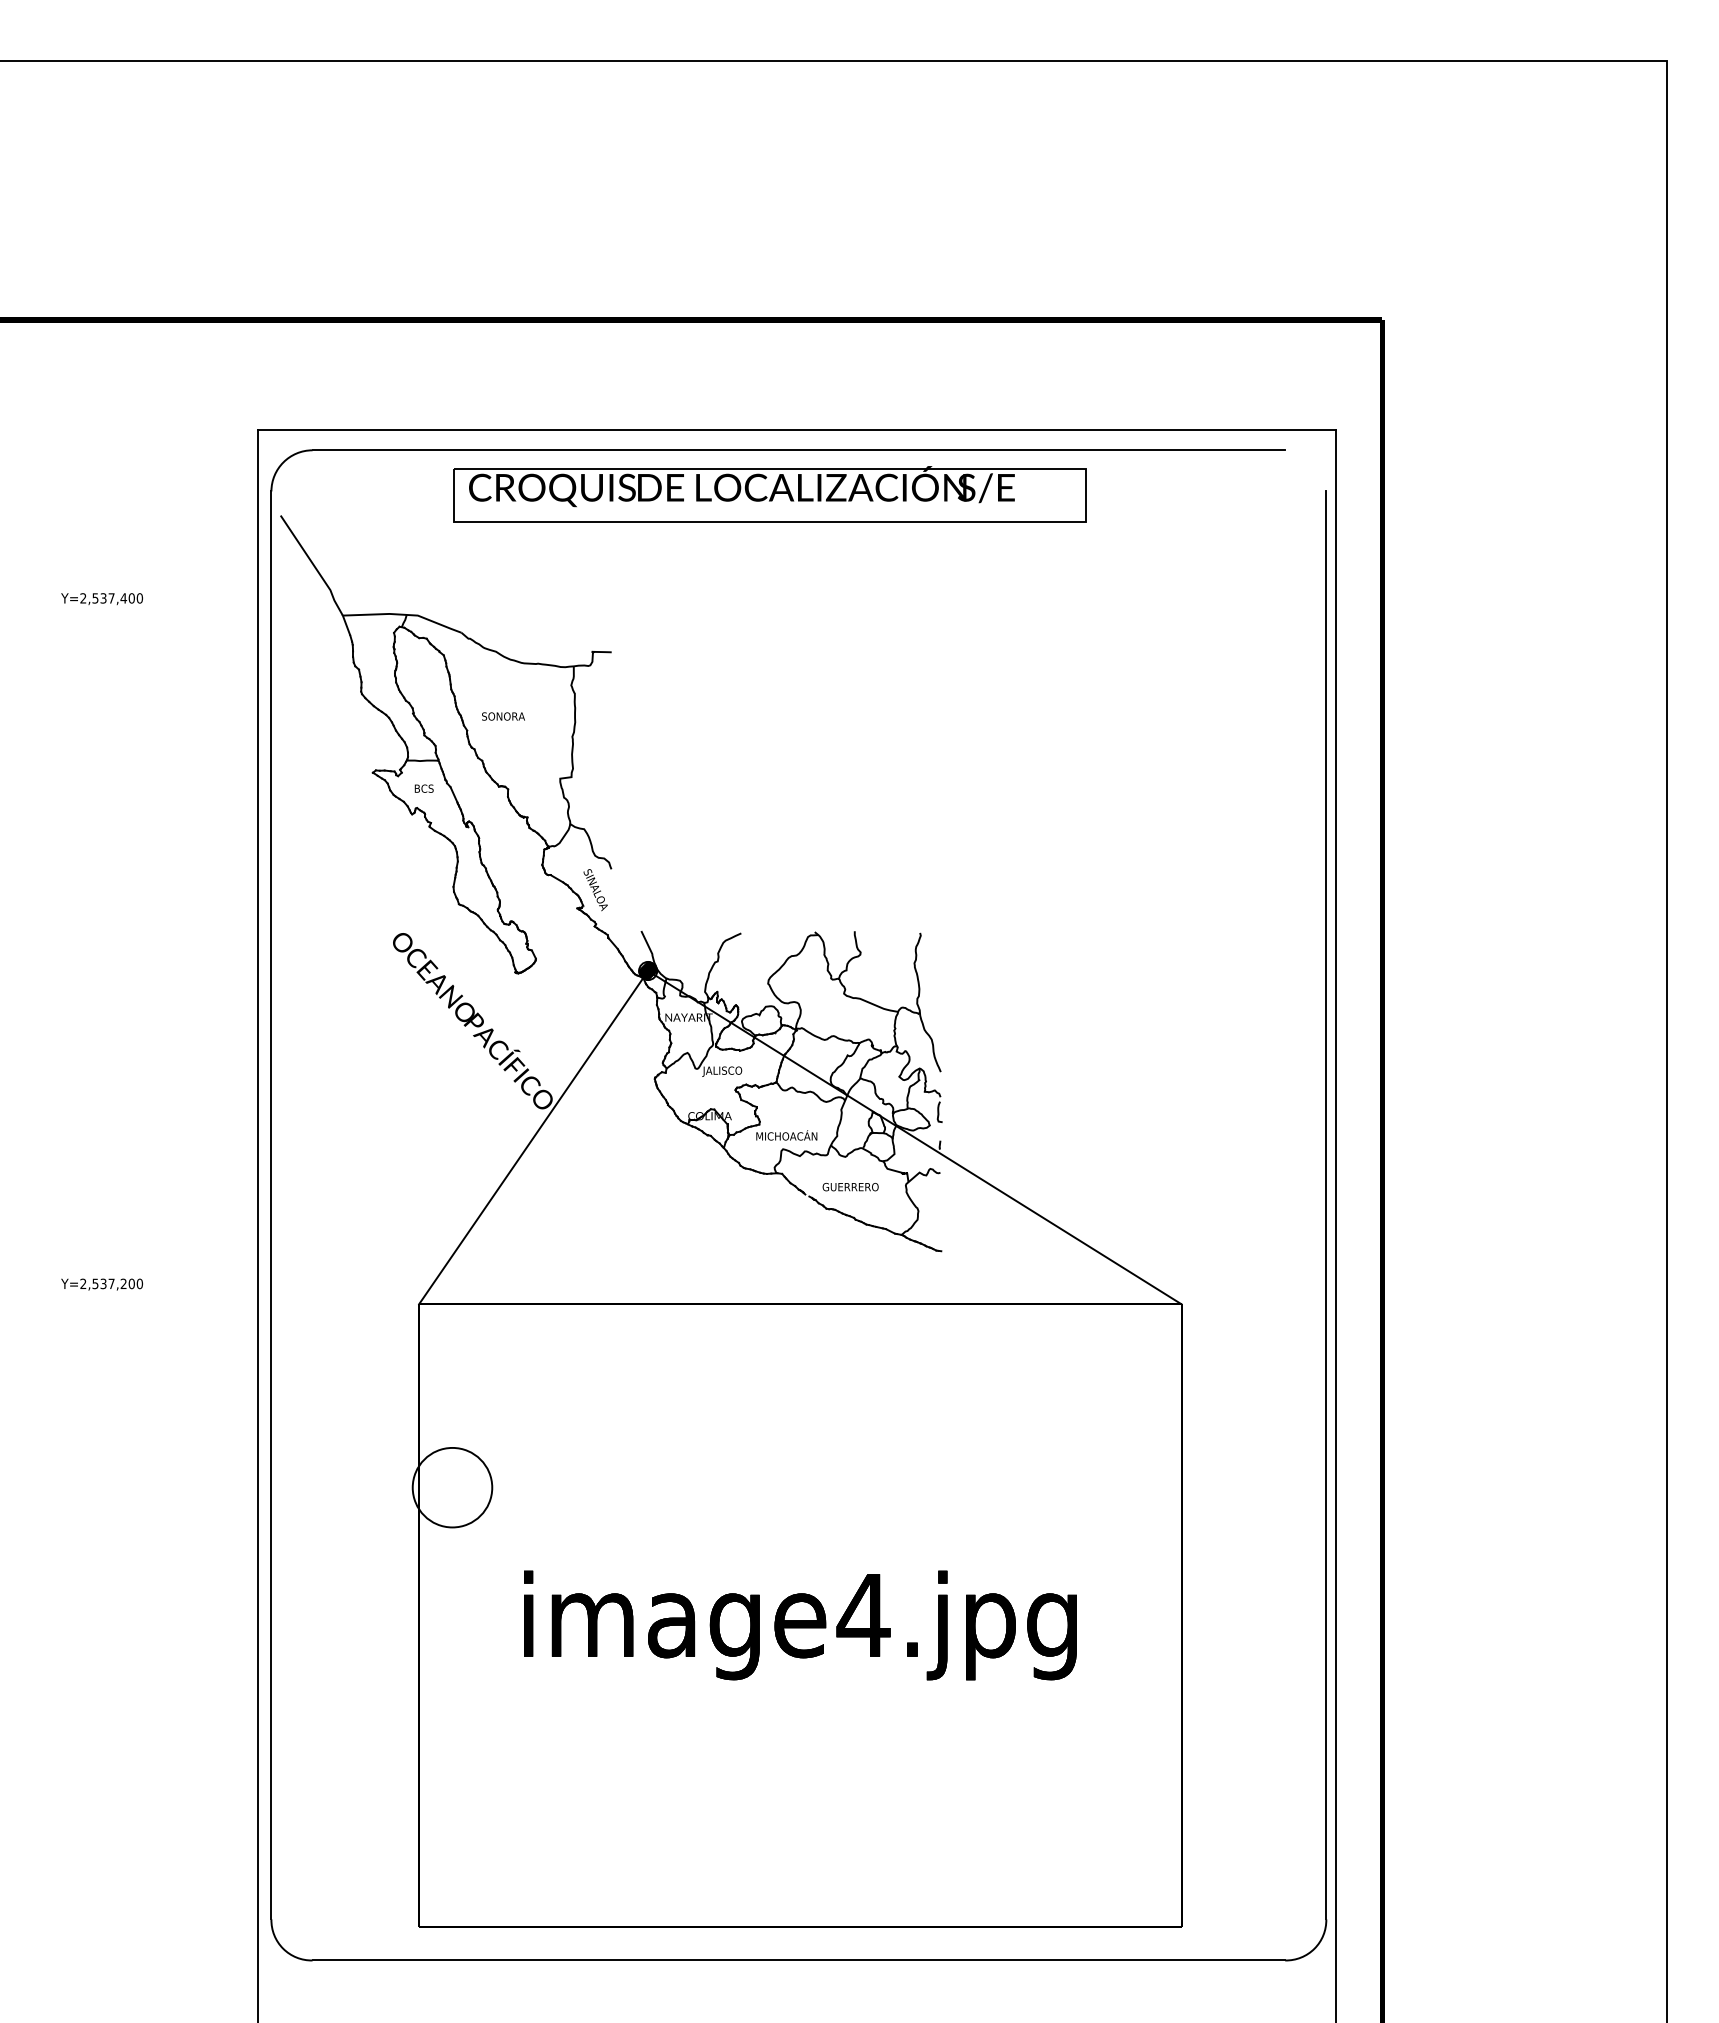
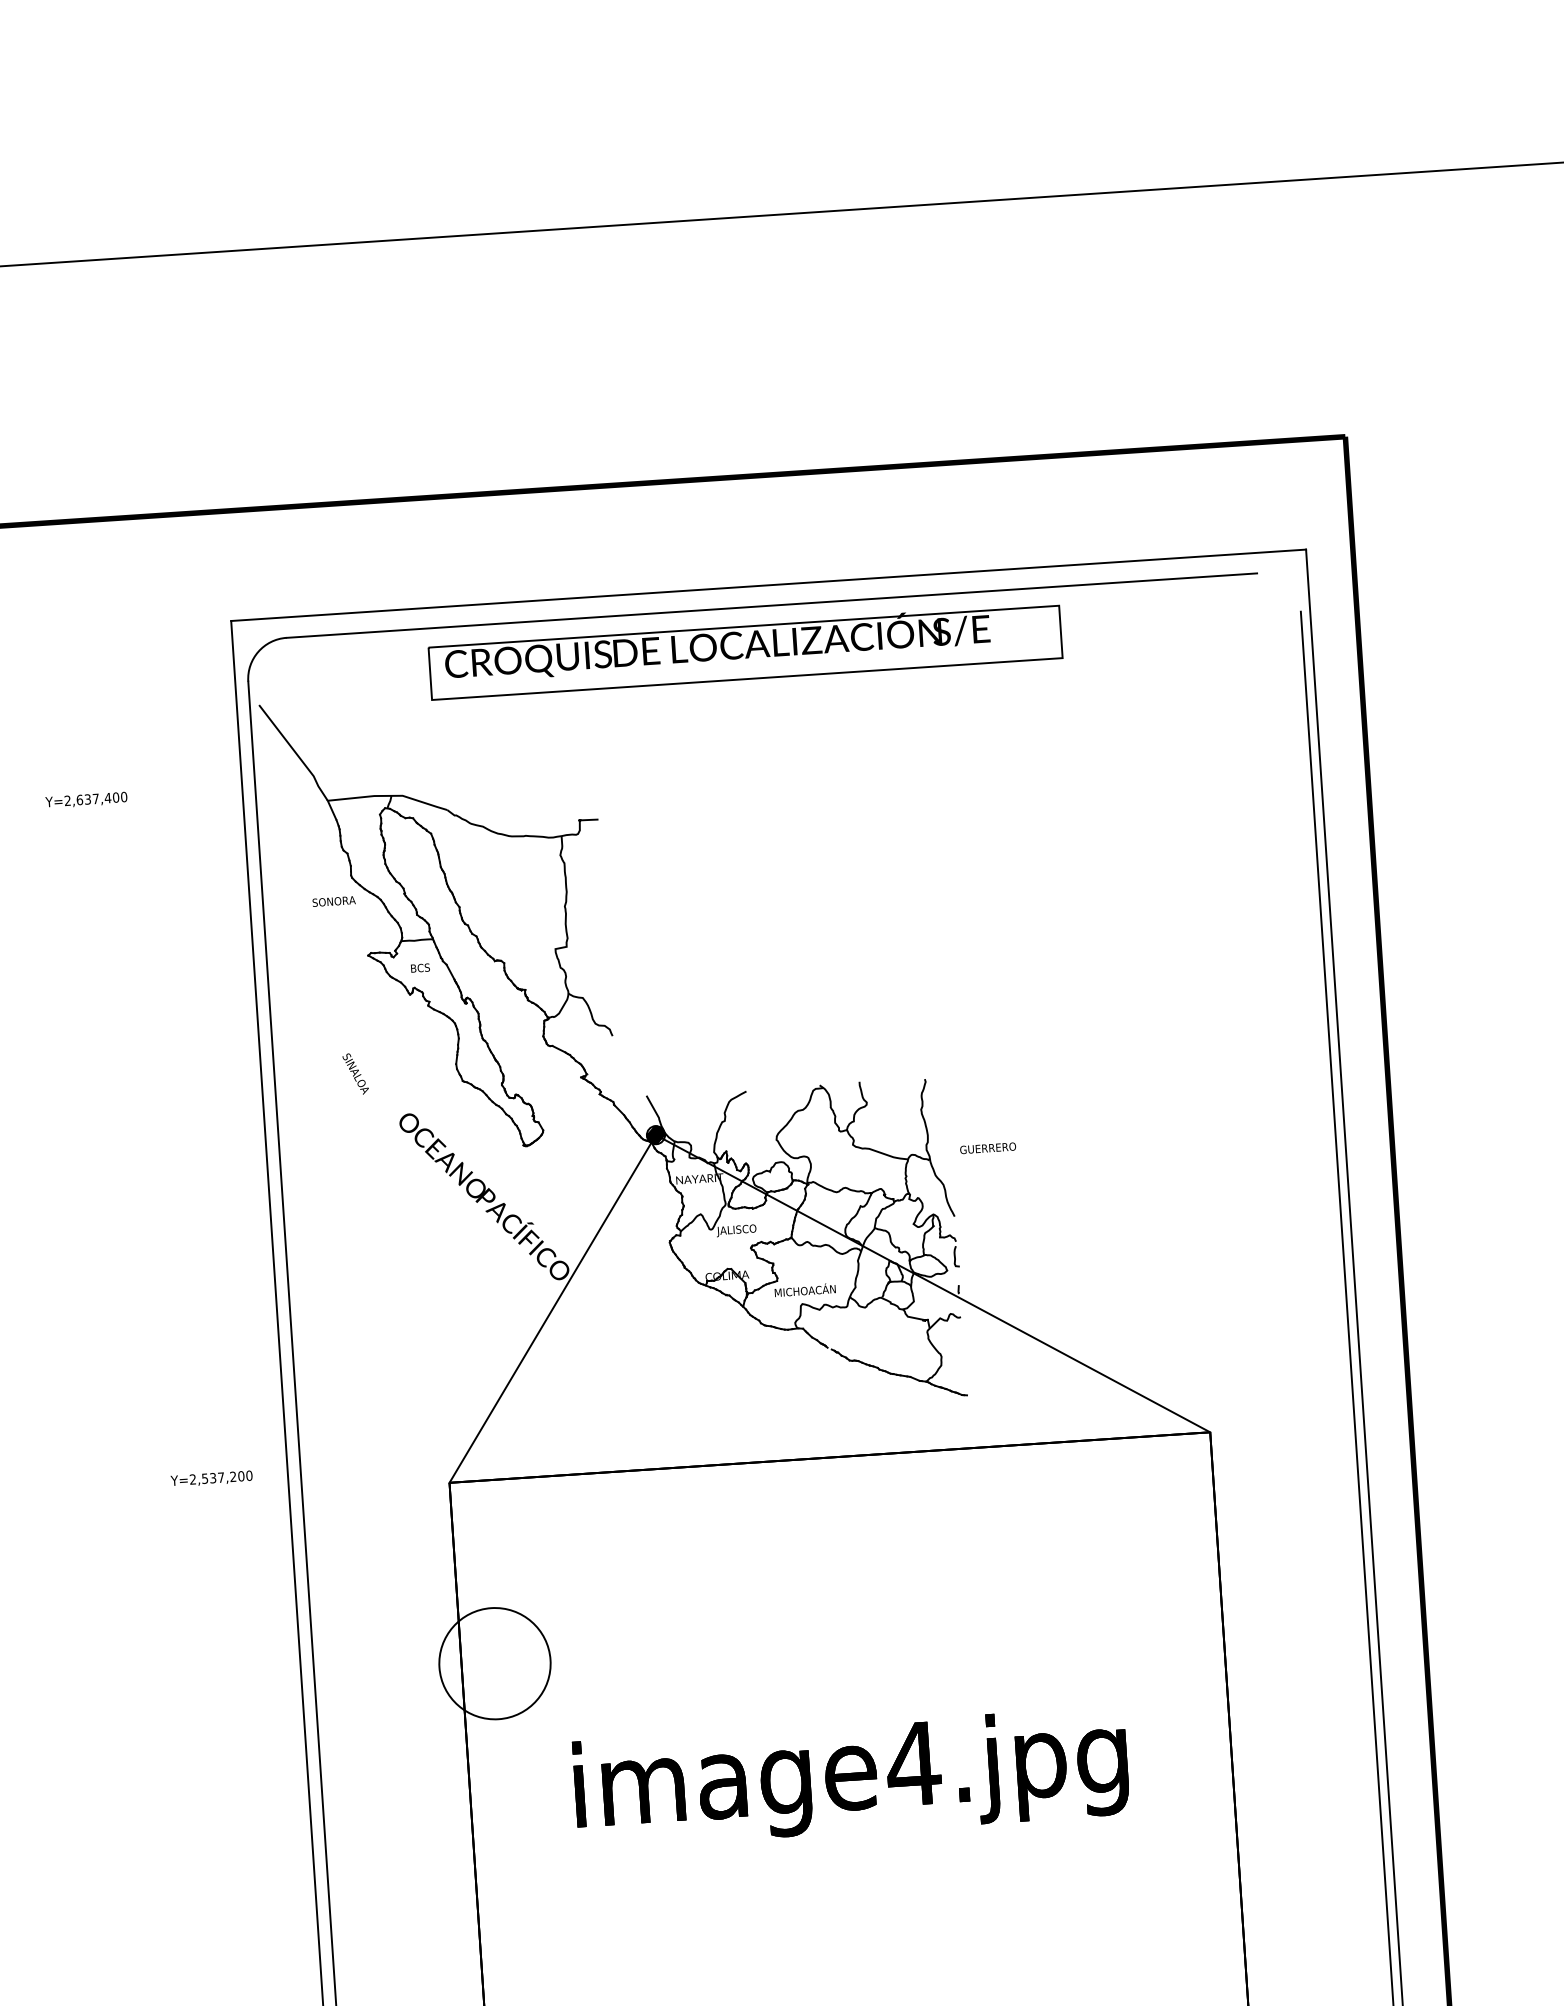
text: (95, 598) -> (79, 800), Y=2,537,400 -> Y=2,637,400
text: (503, 716) -> (334, 901), moved
text: (595, 890) -> (355, 1074), moved
text: (850, 1187) -> (987, 1148), moved
text: (101, 1284) -> (211, 1478), moved
circle: (452, 1487) -> (494, 1663), size x1.4

